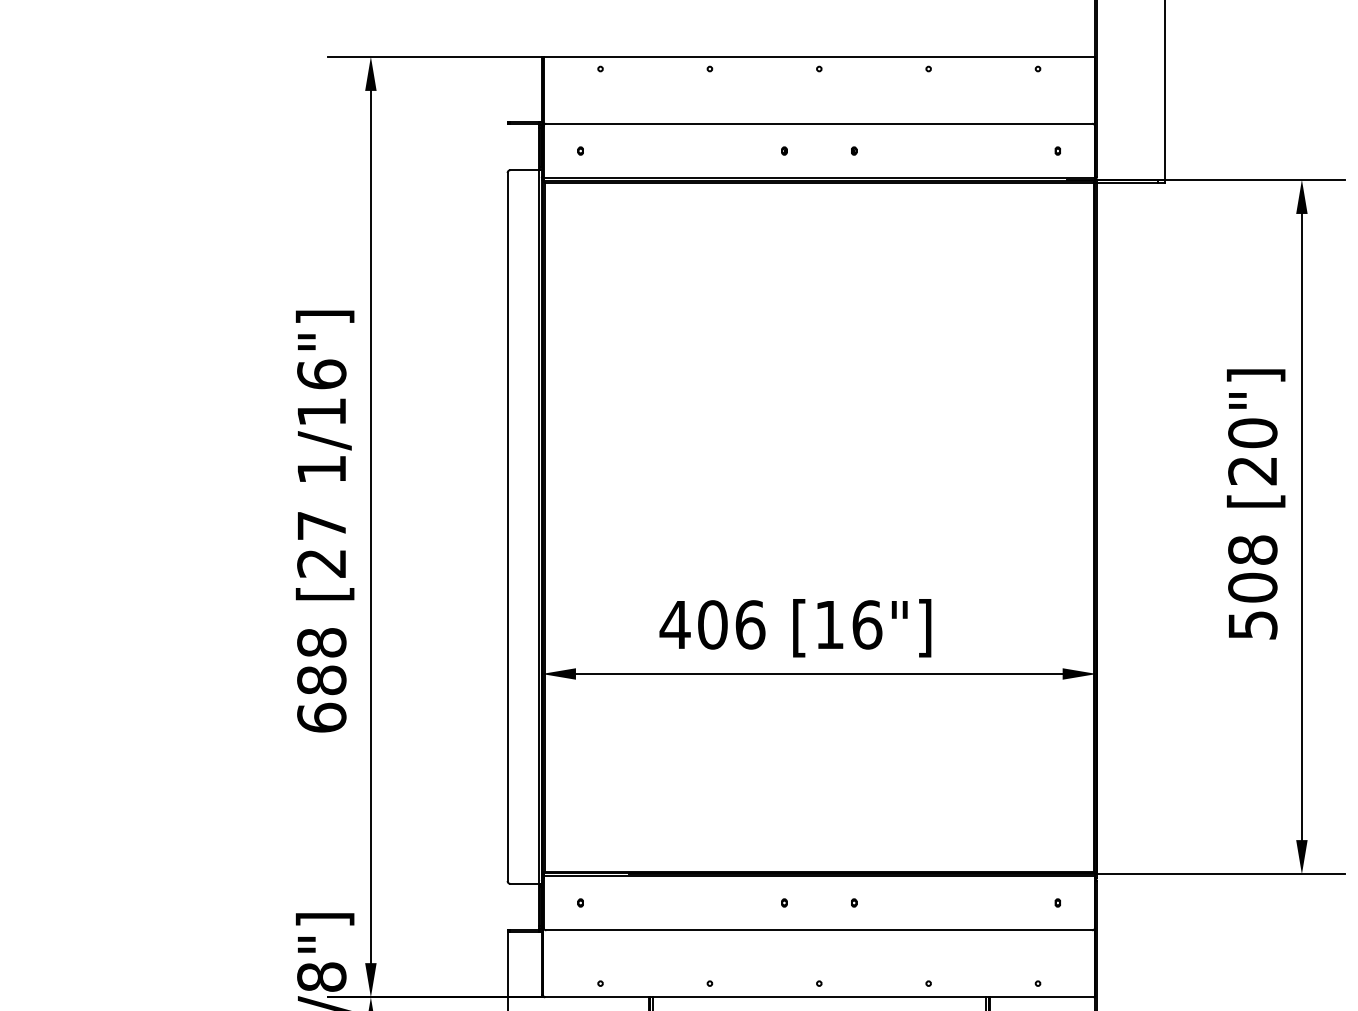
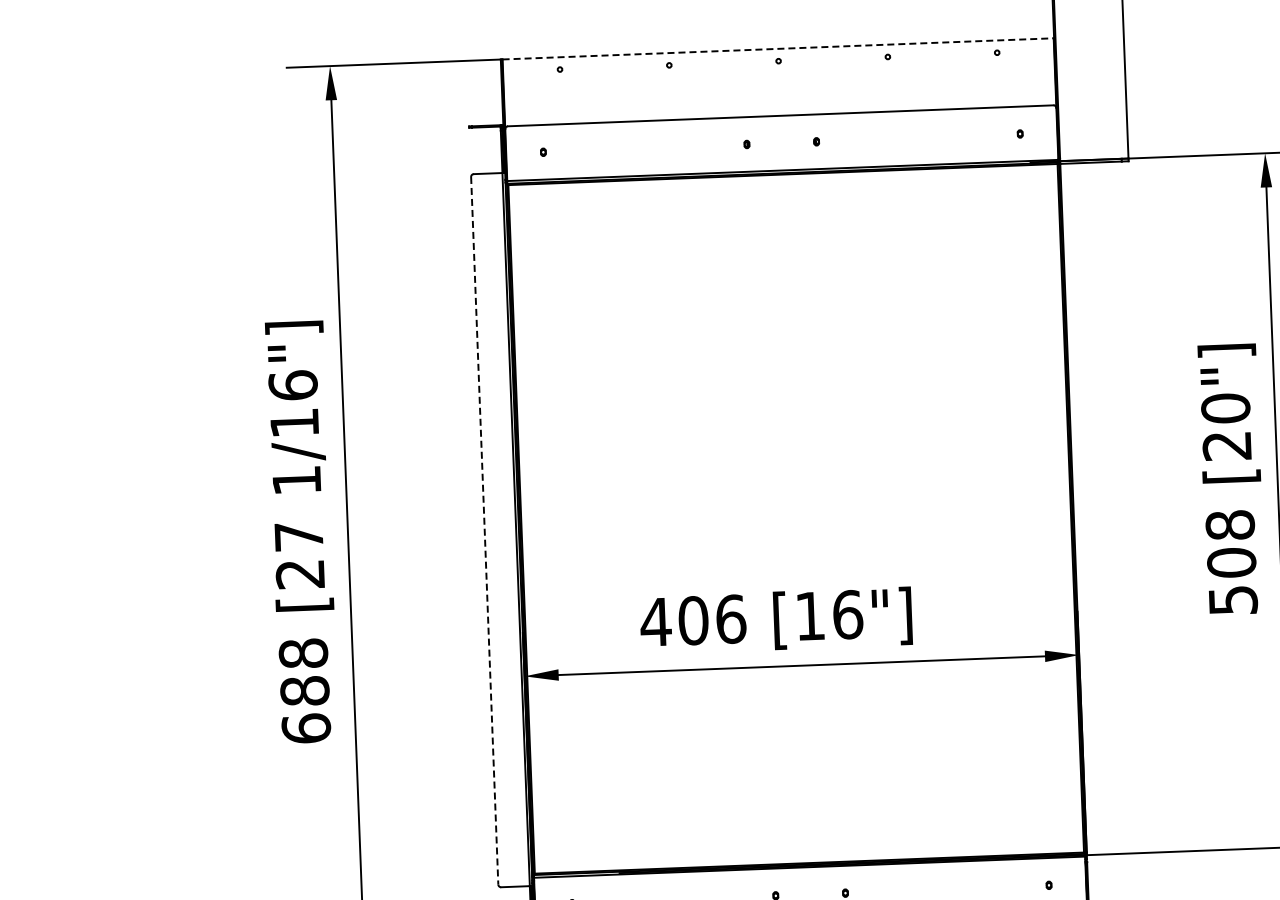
line: (819, 56) -> (778, 48), solid -> dashed
line: (507, 527) -> (484, 531), solid -> dashed

